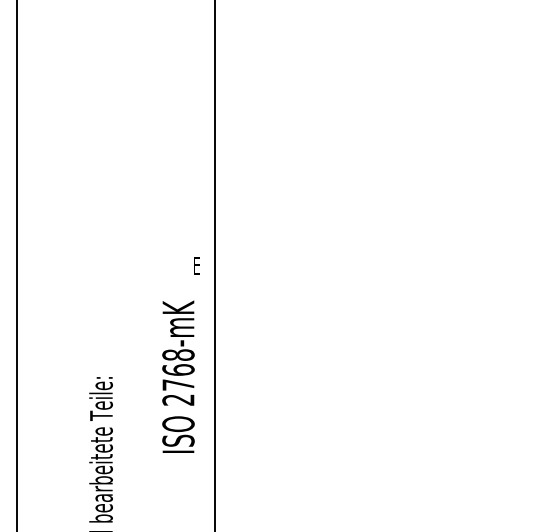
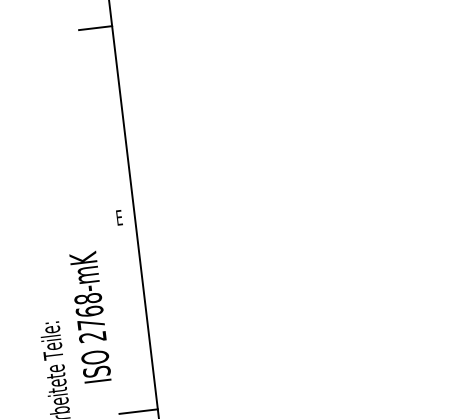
line: (195, 42) -> (95, 27), added
text: (178, 376) -> (90, 316), moved
line: (191, 492) -> (137, 411), added

